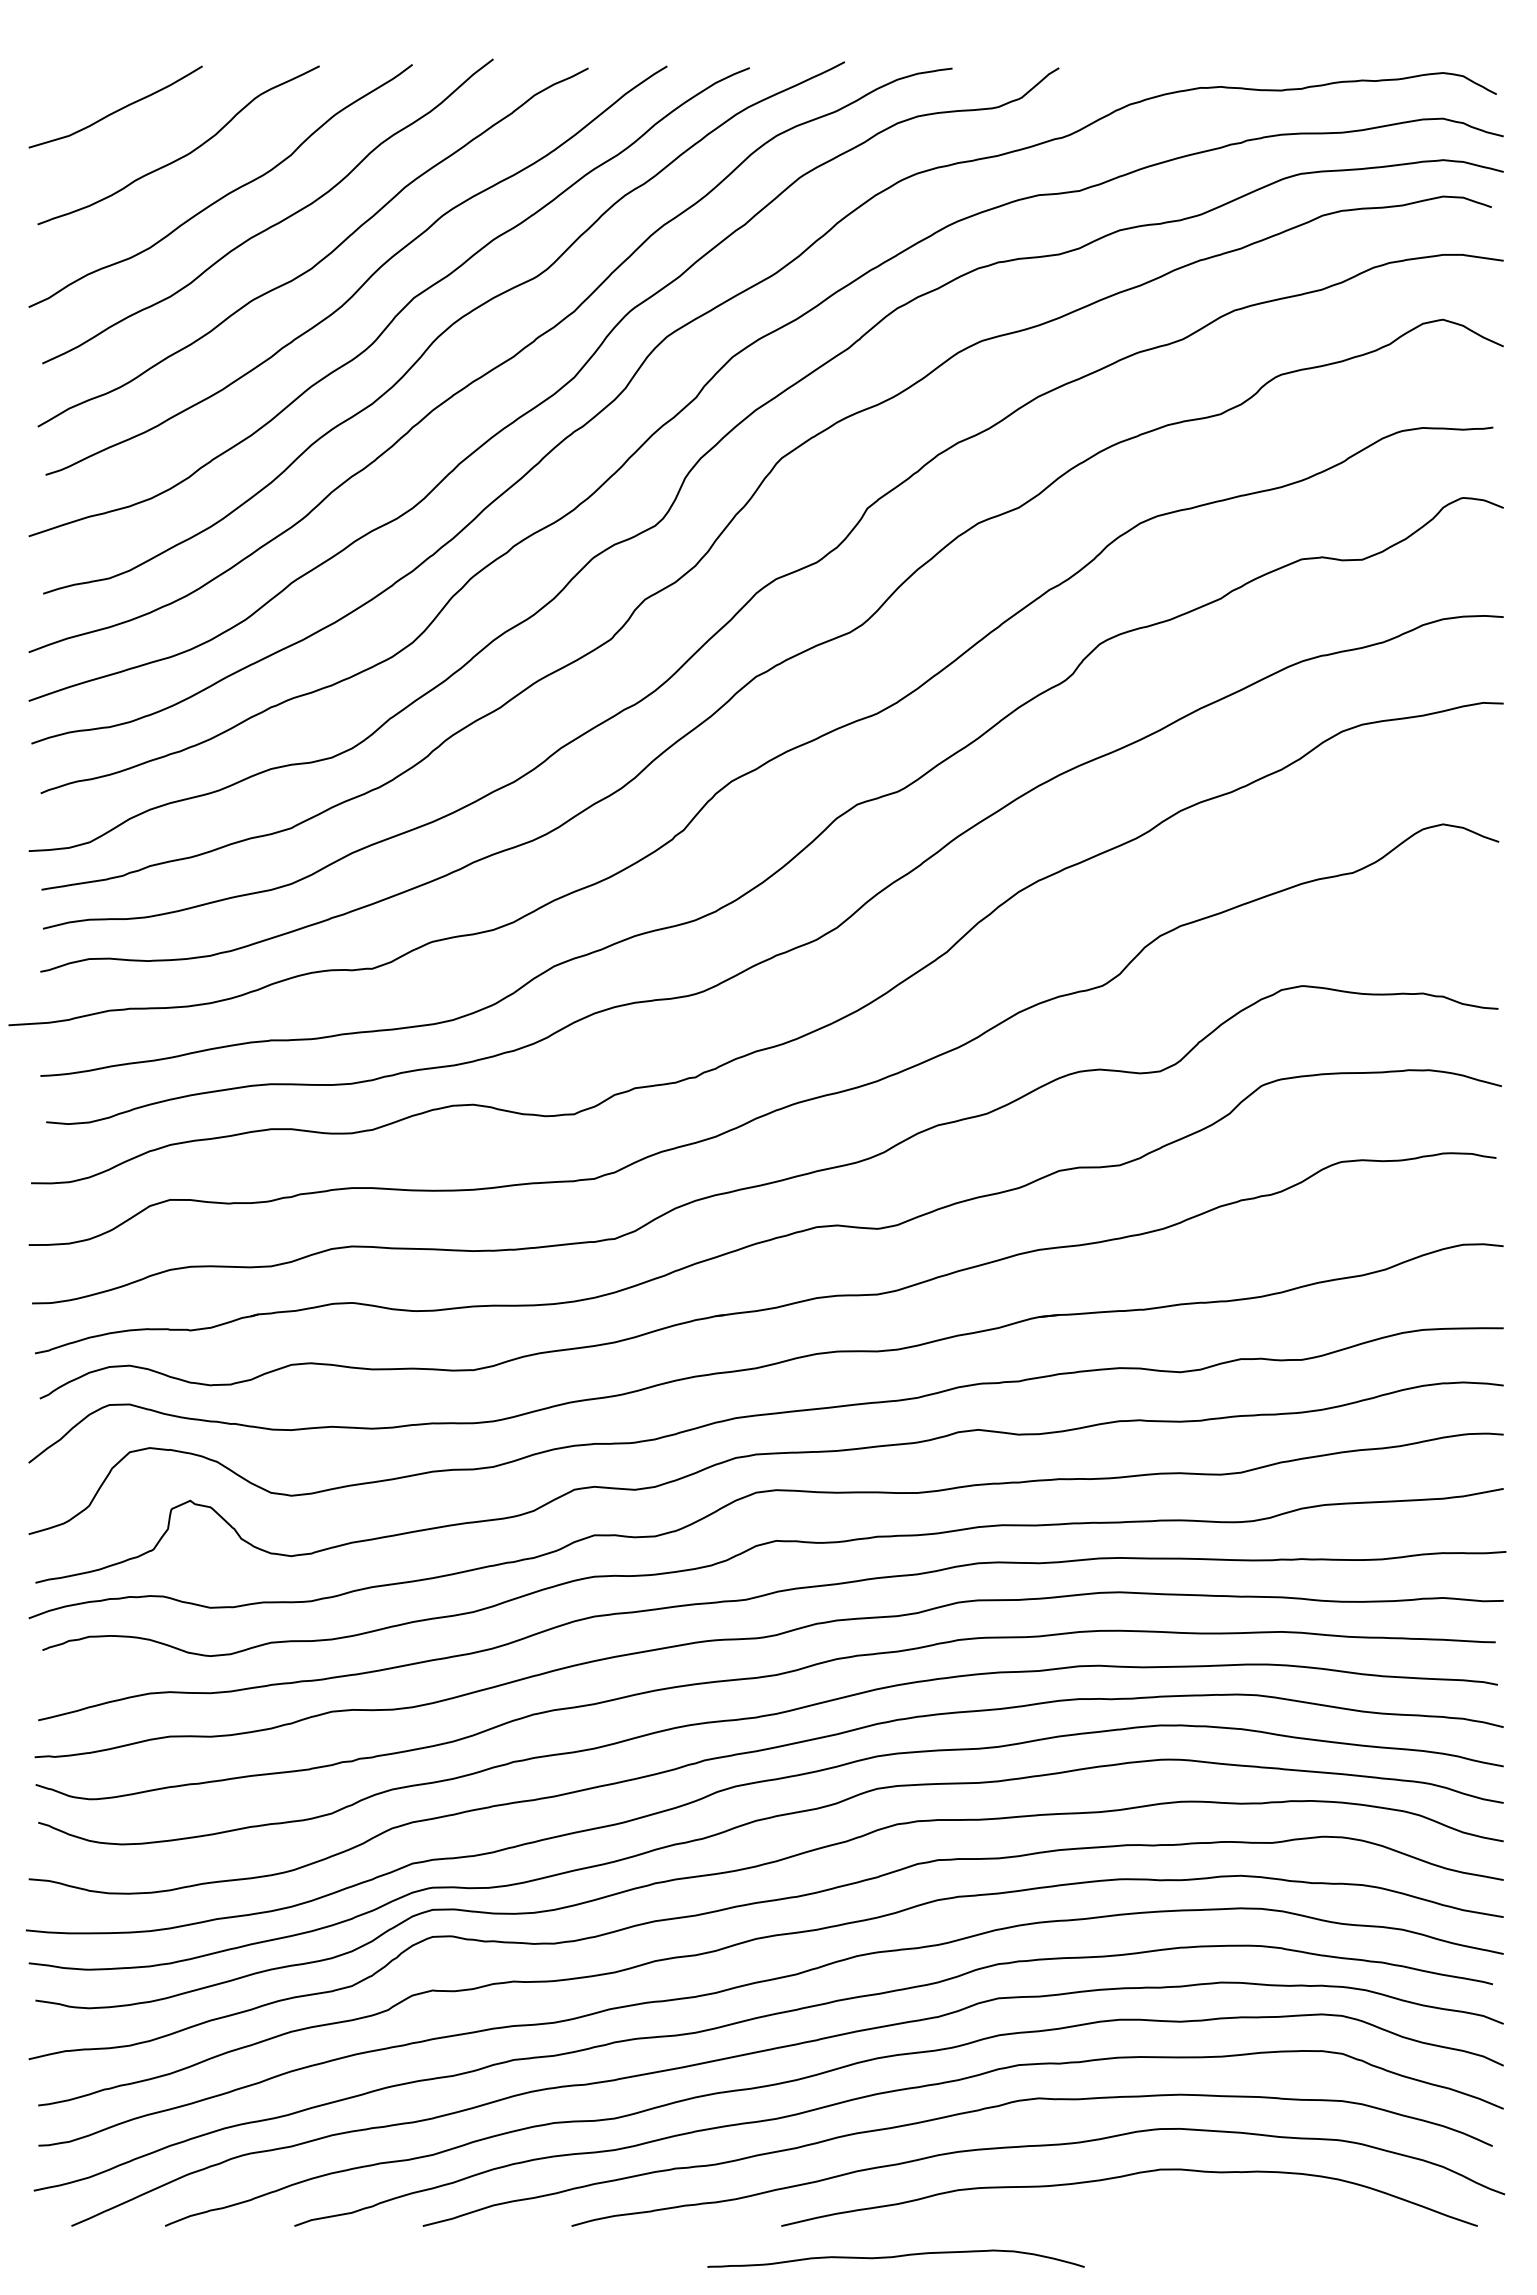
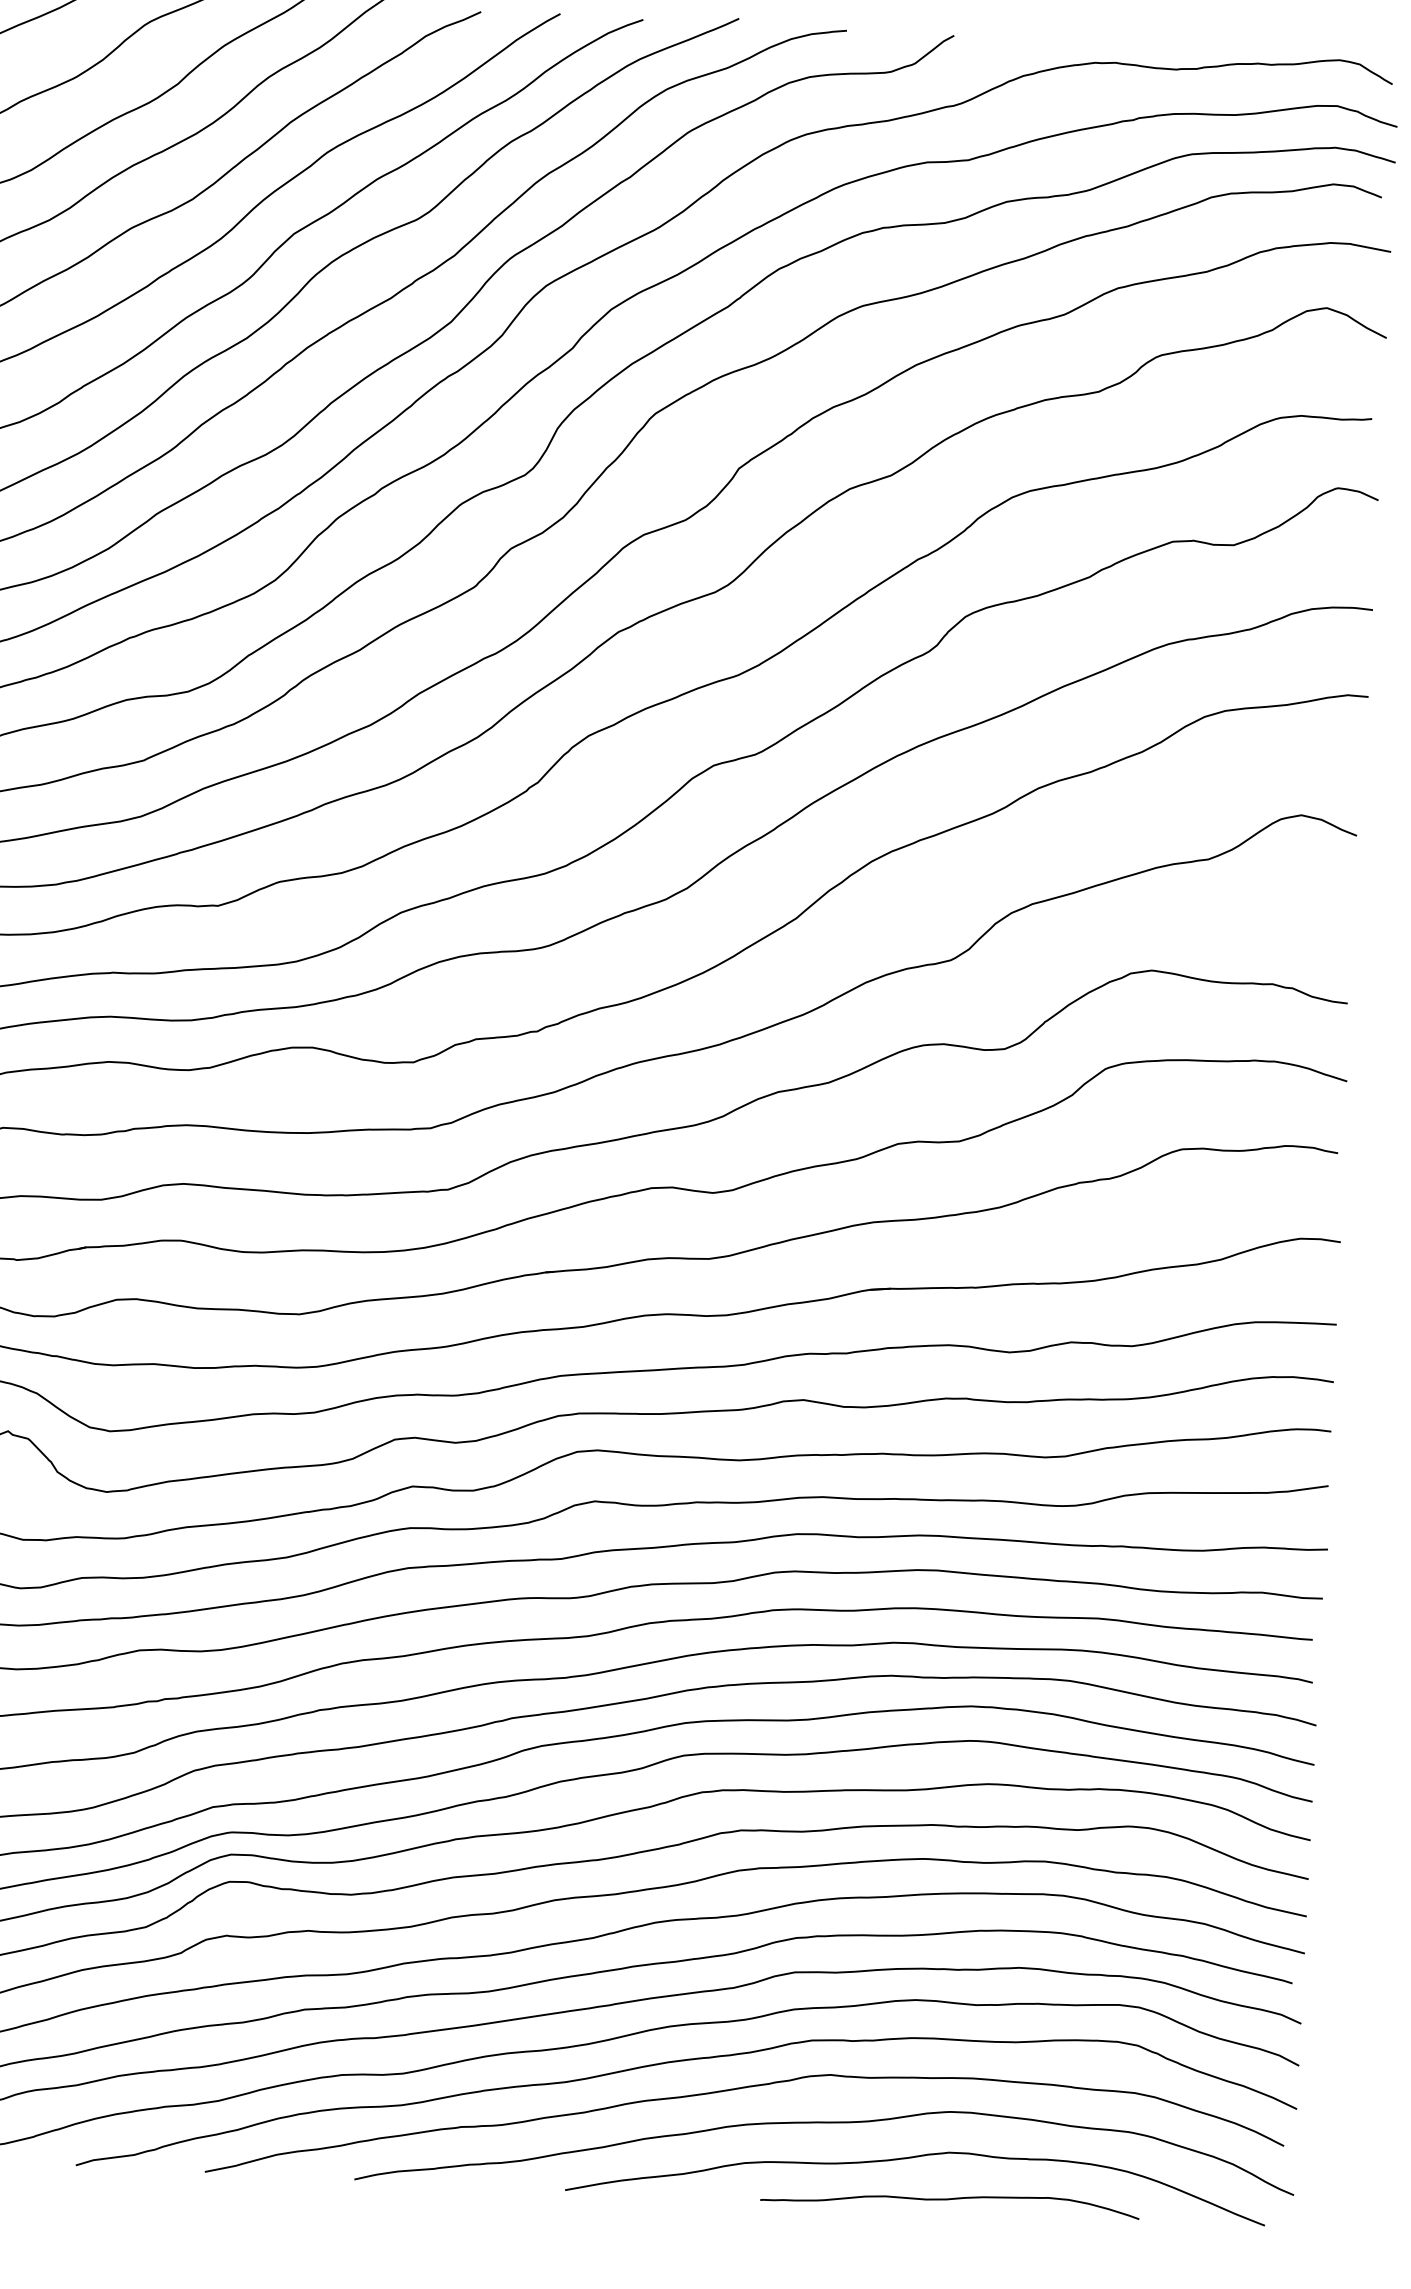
curve: (895, 2257) -> (949, 2199), moved

